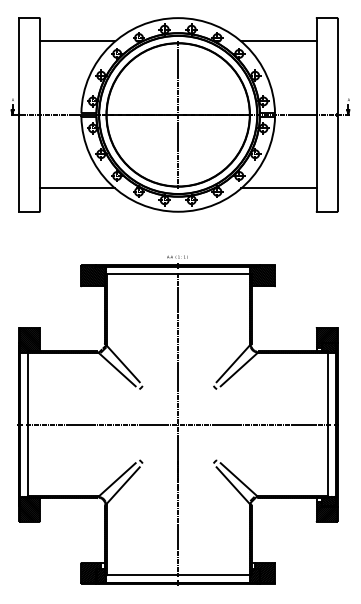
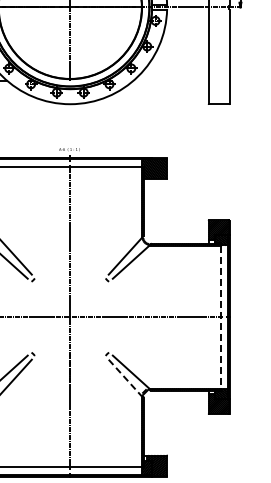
line: (278, 188) -> (170, 80), removed
line: (328, 424) -> (220, 316), solid -> dashed
line: (233, 485) -> (125, 377), solid -> dashed

